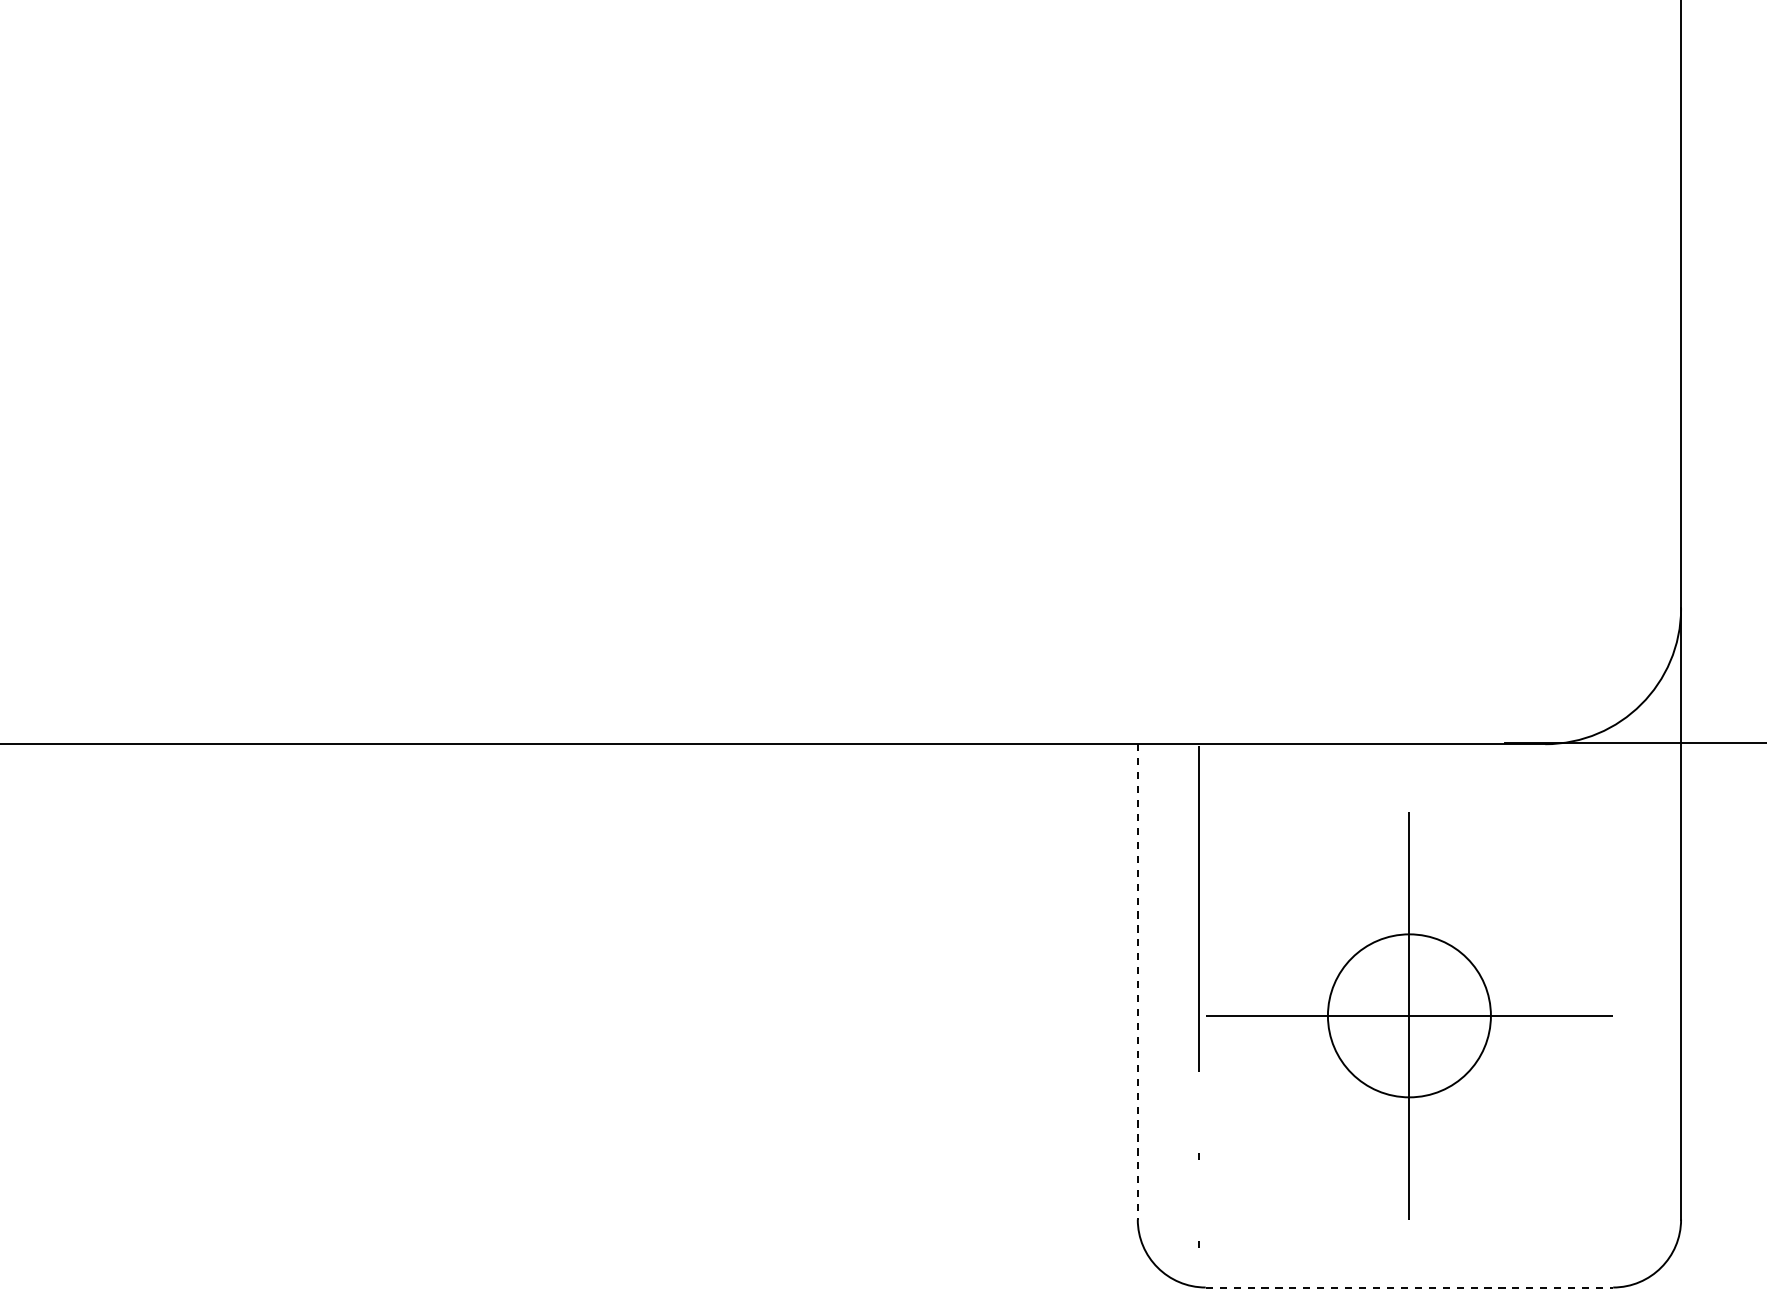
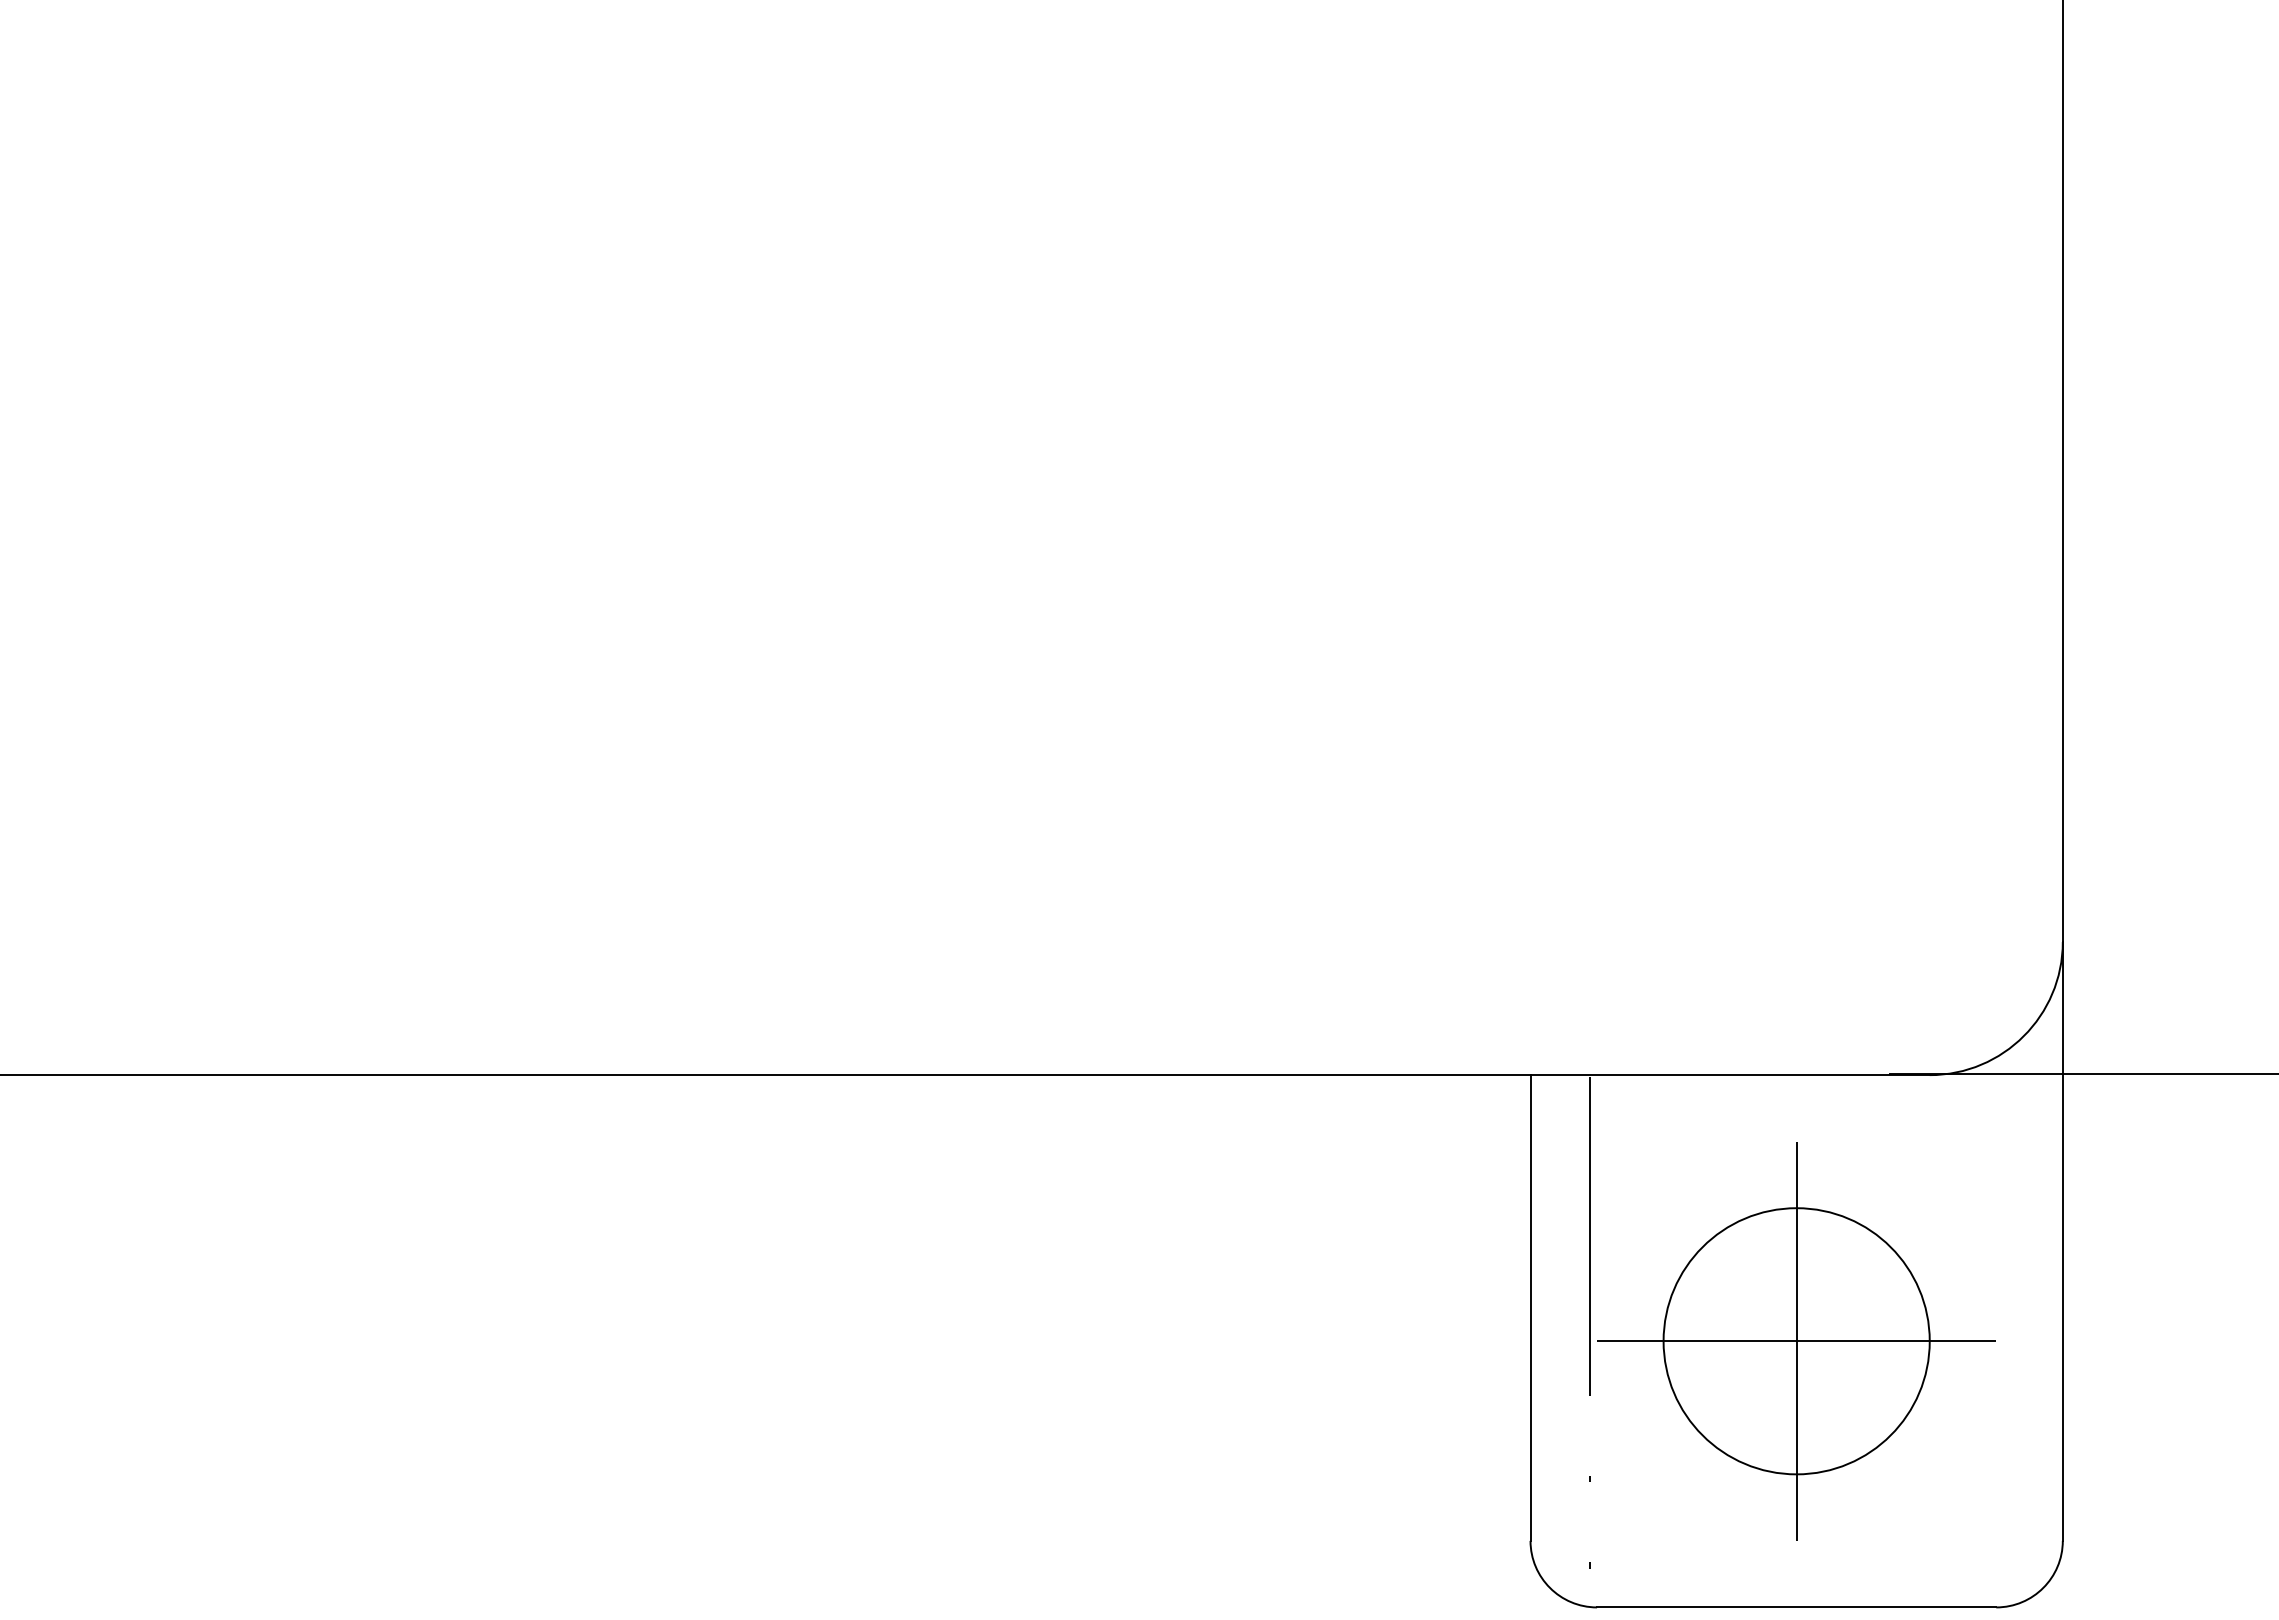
line: (1137, 982) -> (1530, 1308), dashed -> solid
circle: (1409, 1016) -> (1796, 1341), size x1.67
line: (1409, 1287) -> (1796, 1607), dashed -> solid

